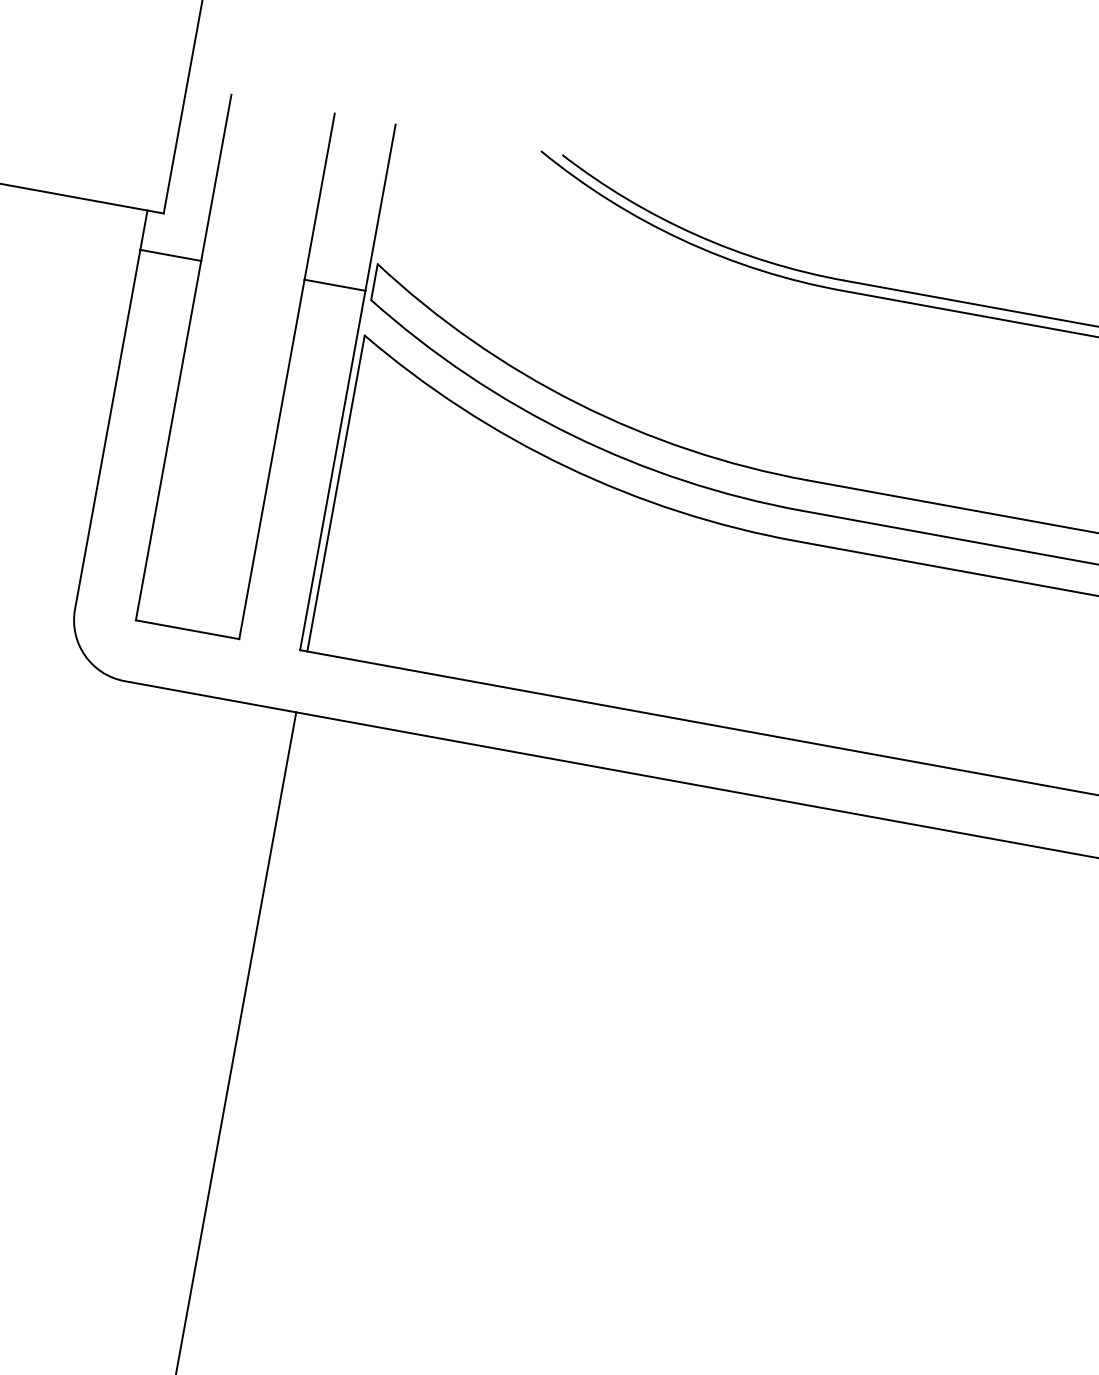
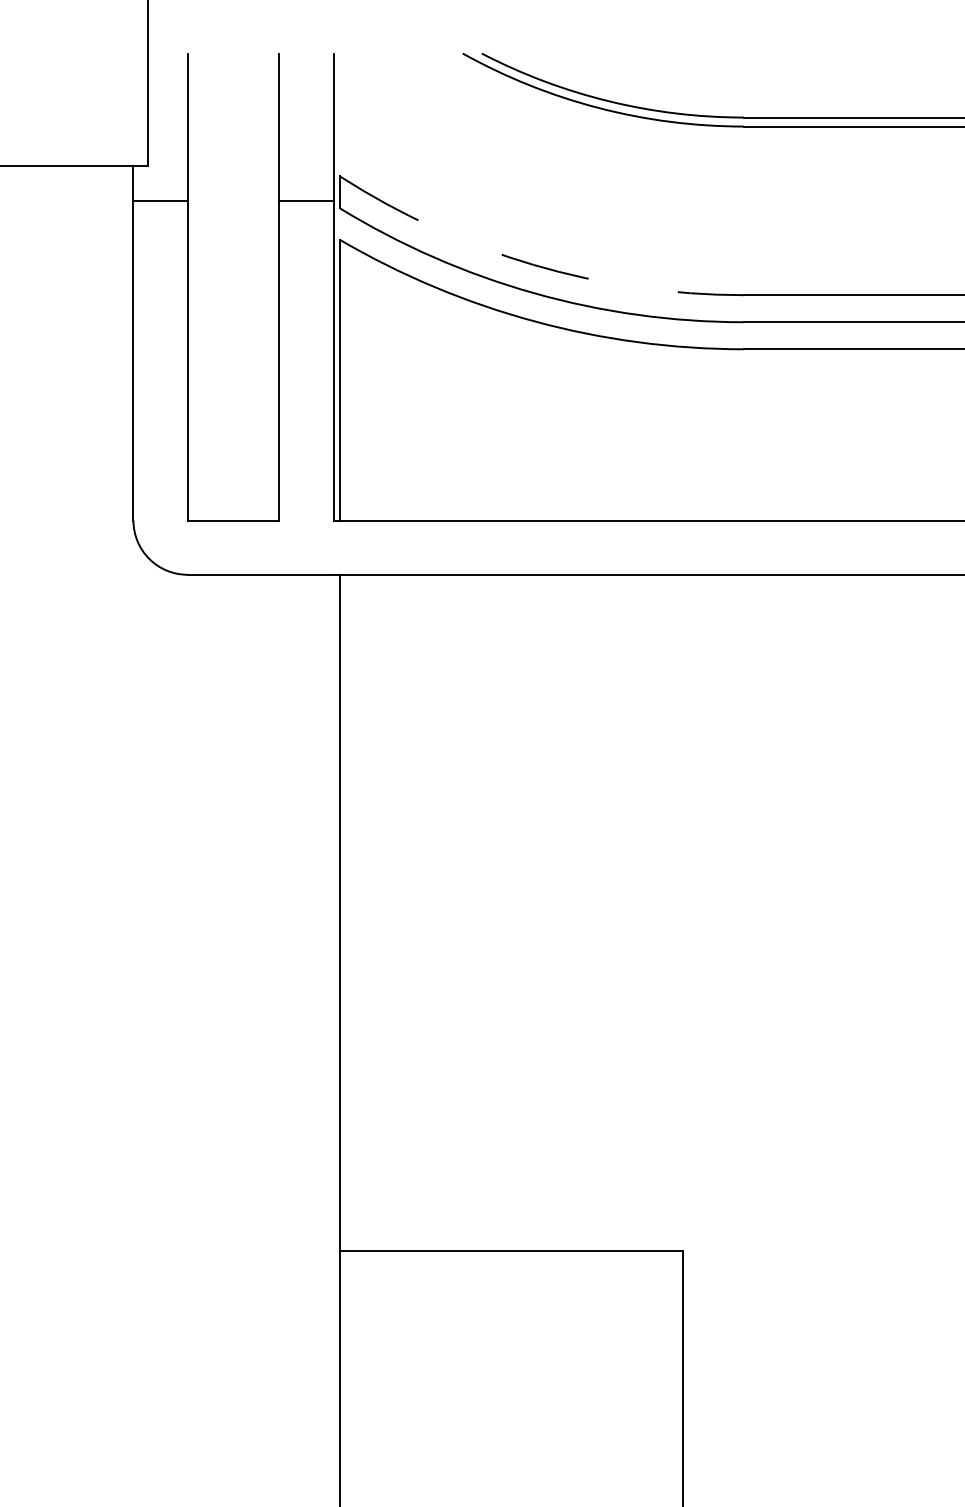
arc: (577, 402) -> (533, 264), solid -> dashed

